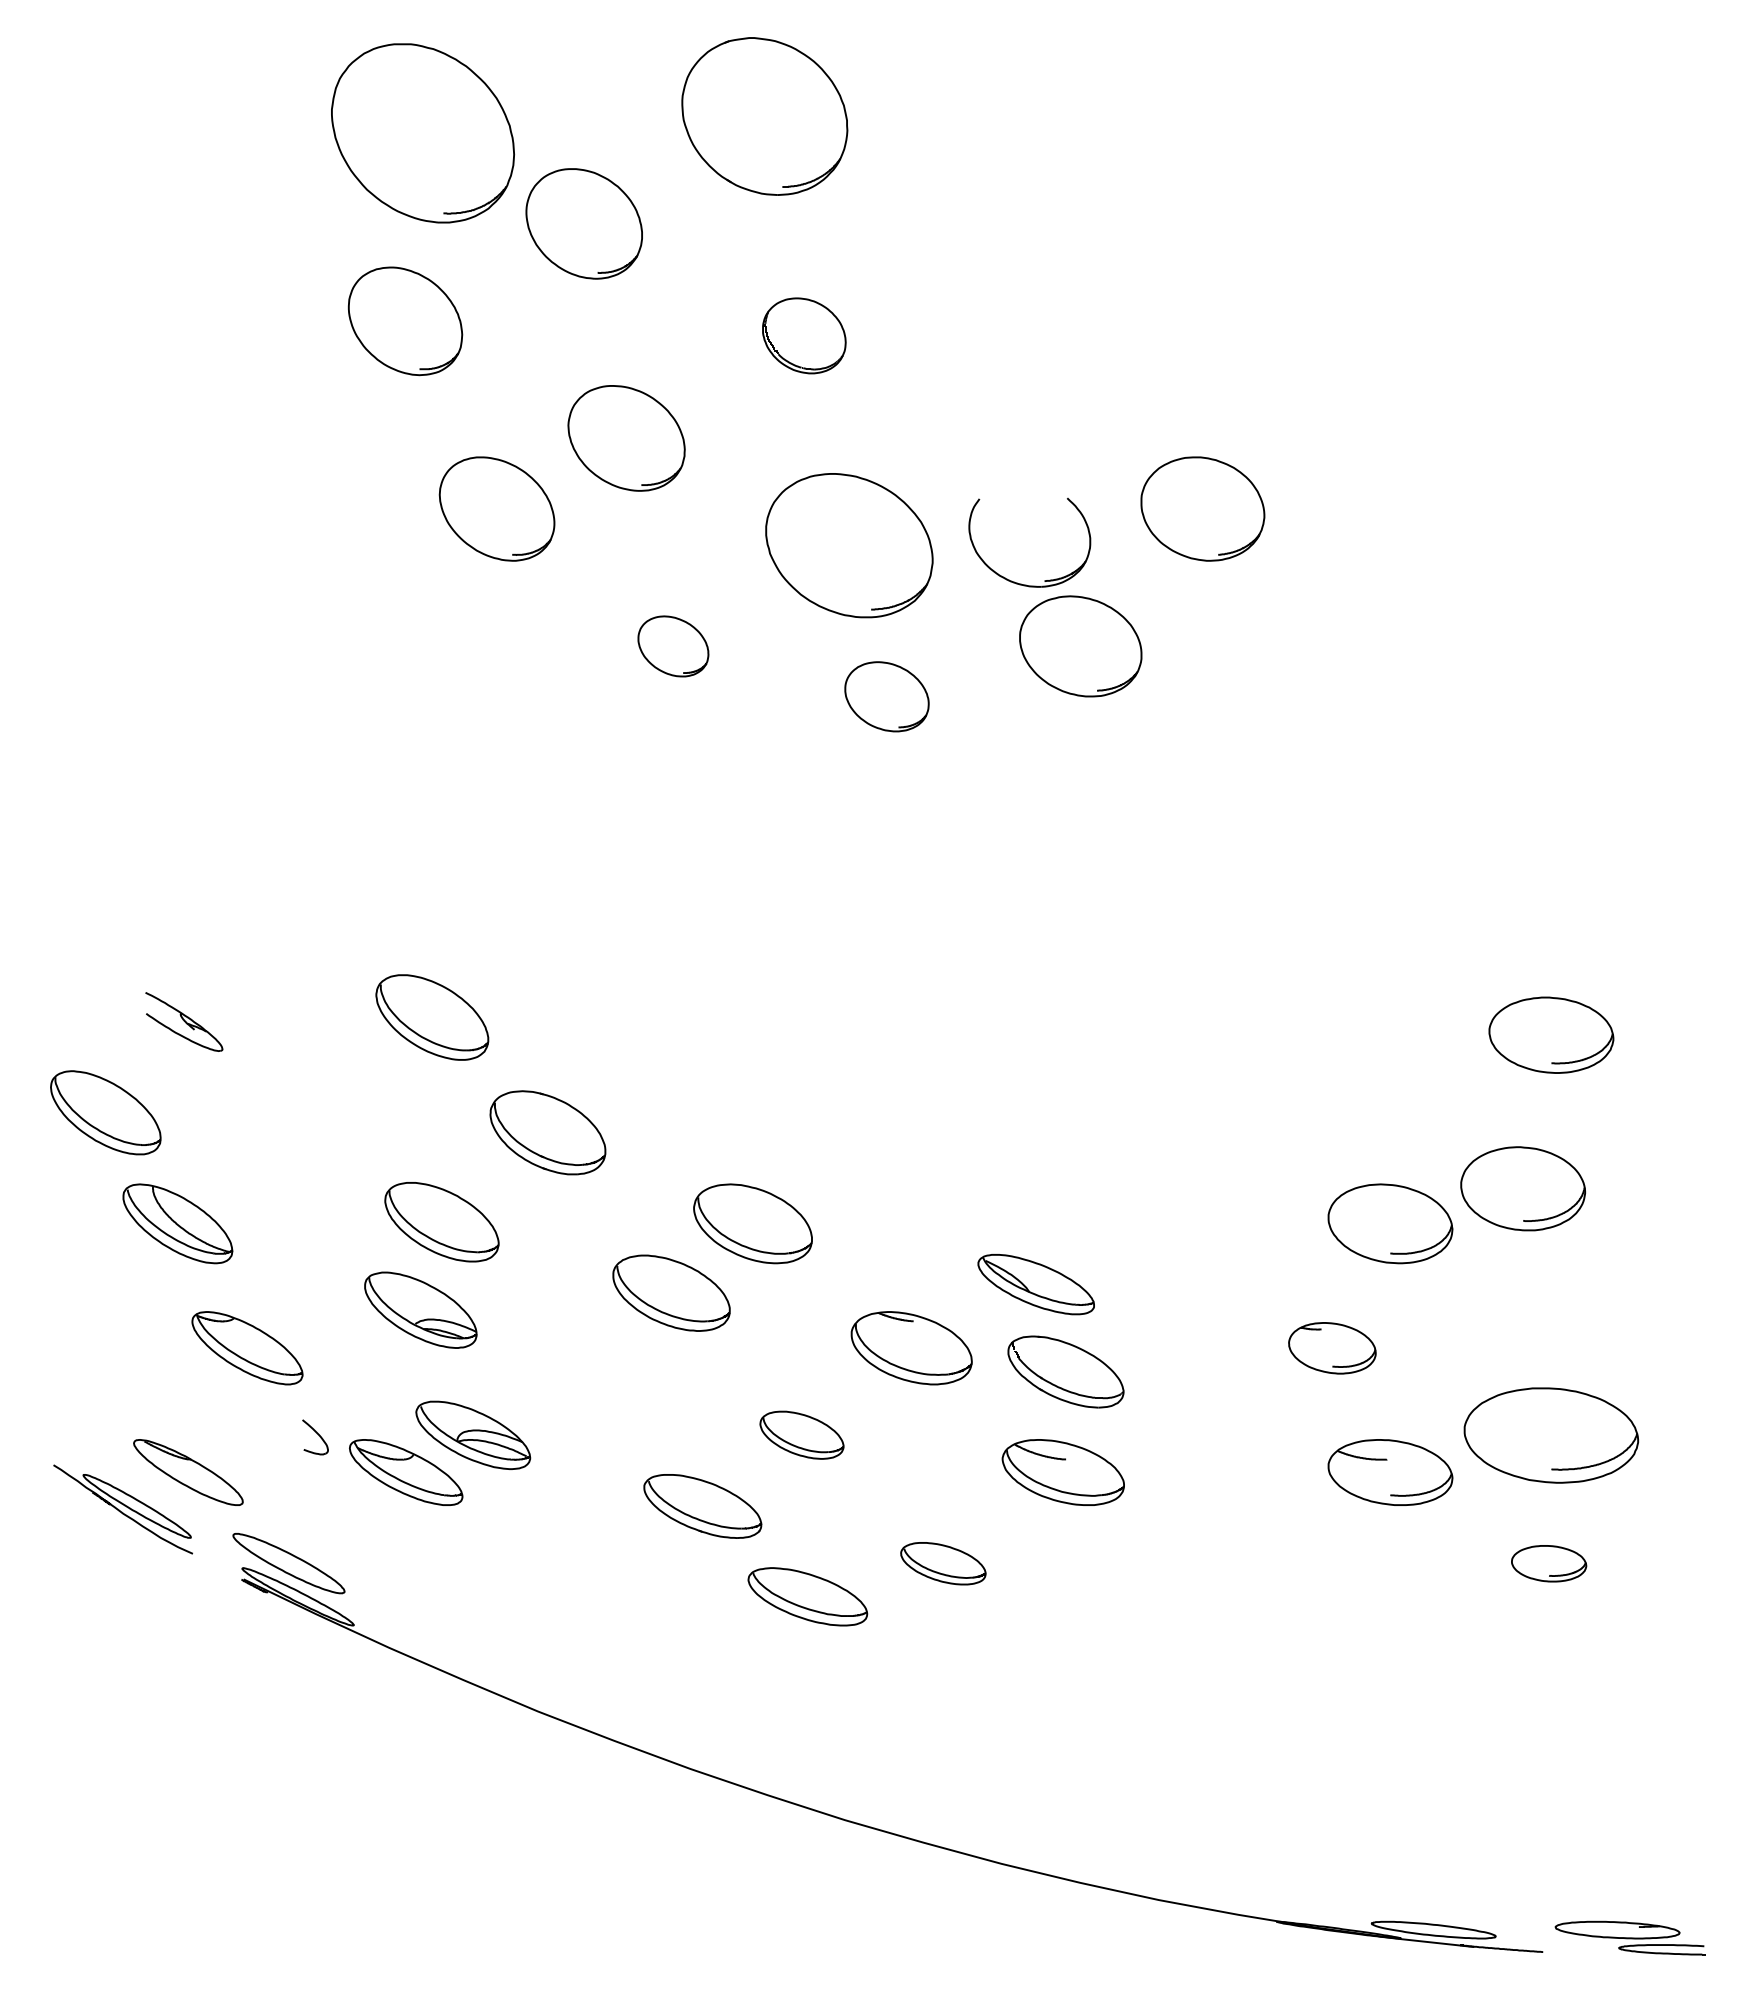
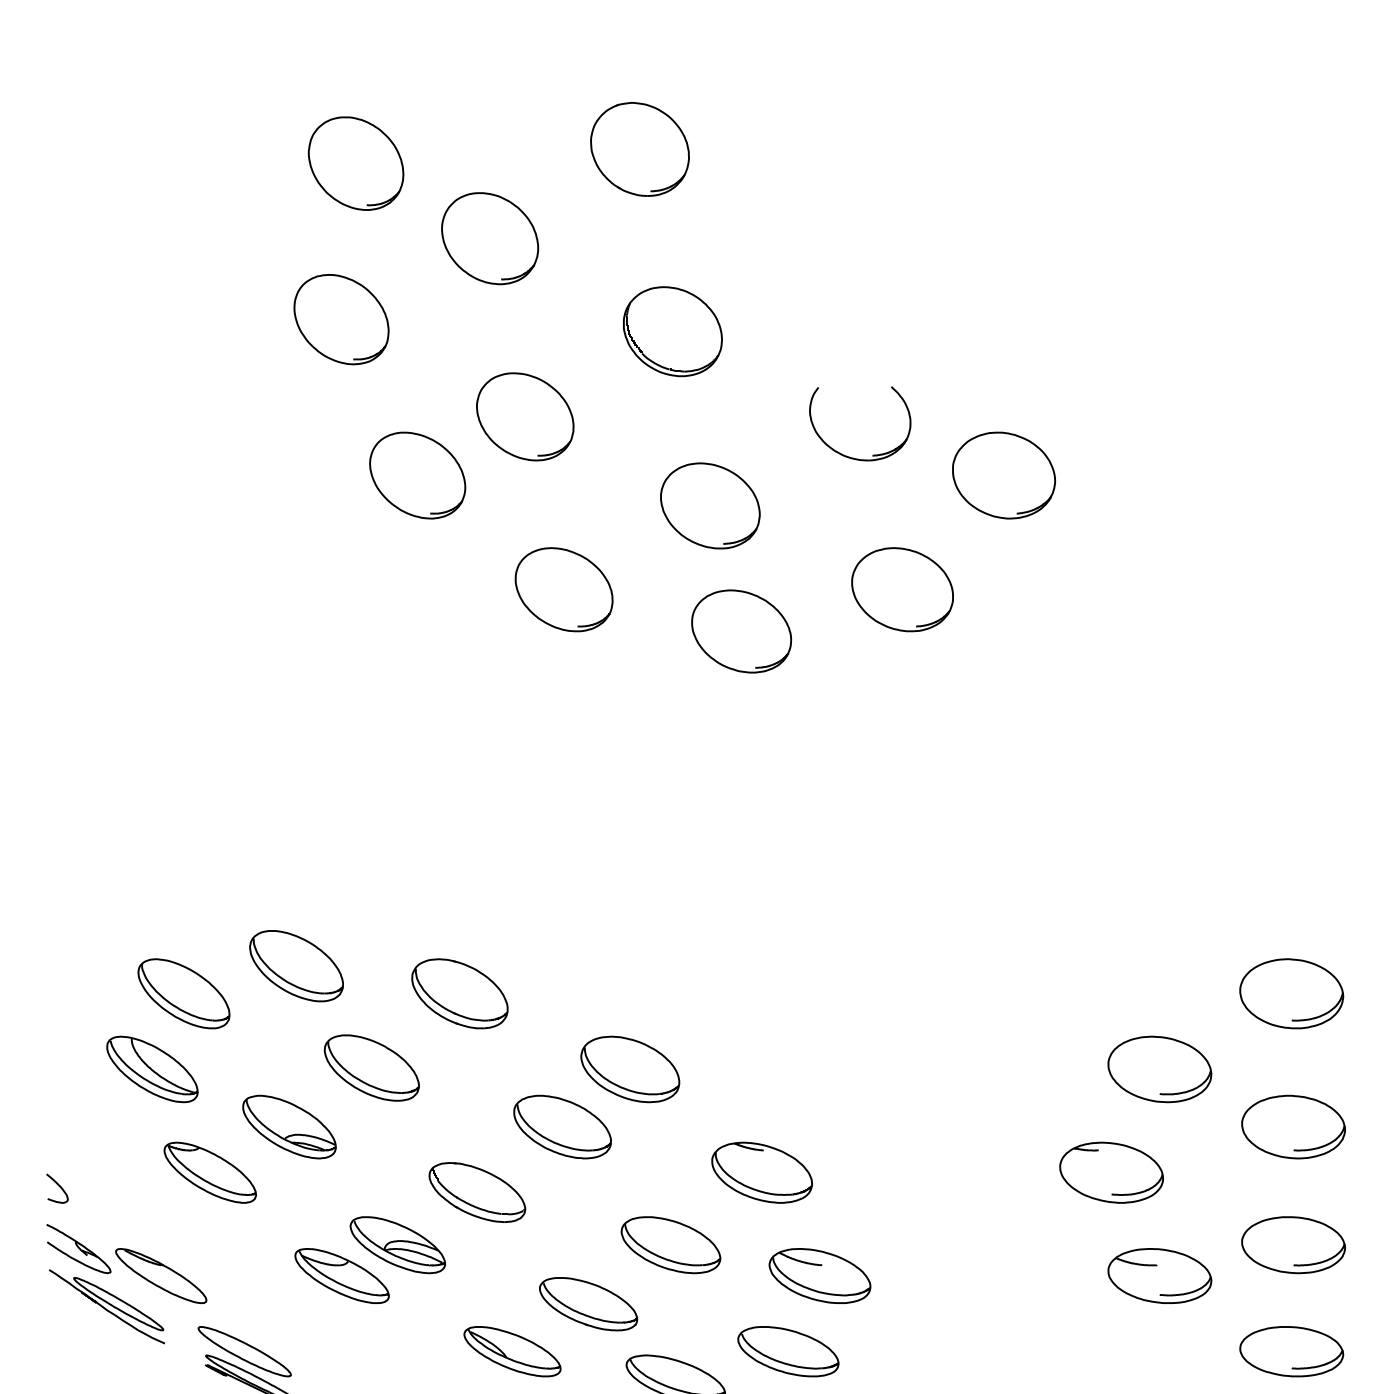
part: (764, 116) -> (639, 149), size x0.71
part: (422, 133) -> (355, 163), size x0.62
part: (804, 335) -> (673, 331), size x1.43
part: (849, 545) -> (710, 505), size x0.71
part: (1044, 580) -> (872, 455), moved
part: (673, 646) -> (564, 589), size x1.67
part: (886, 696) -> (741, 631), size x1.43
part: (432, 1017) -> (296, 966), moved
part: (184, 1021) -> (79, 1248), moved
part: (1551, 1034) -> (1293, 1126), moved
part: (105, 1112) -> (183, 993), moved
part: (1522, 1188) -> (1291, 993), moved
part: (1035, 1284) -> (511, 1351), moved
part: (420, 1309) -> (289, 1126), moved
part: (1332, 1348) -> (1111, 1172), size x1.43
part: (1065, 1371) -> (476, 1192), moved
part: (801, 1434) -> (670, 1244), size x1.43
part: (1551, 1434) -> (1293, 1244), size x0.71
part: (315, 1437) -> (57, 1188), moved
part: (1062, 1472) -> (819, 1276), moved
part: (943, 1563) -> (788, 1351), size x1.43
part: (1548, 1563) -> (1291, 1351), size x1.67

